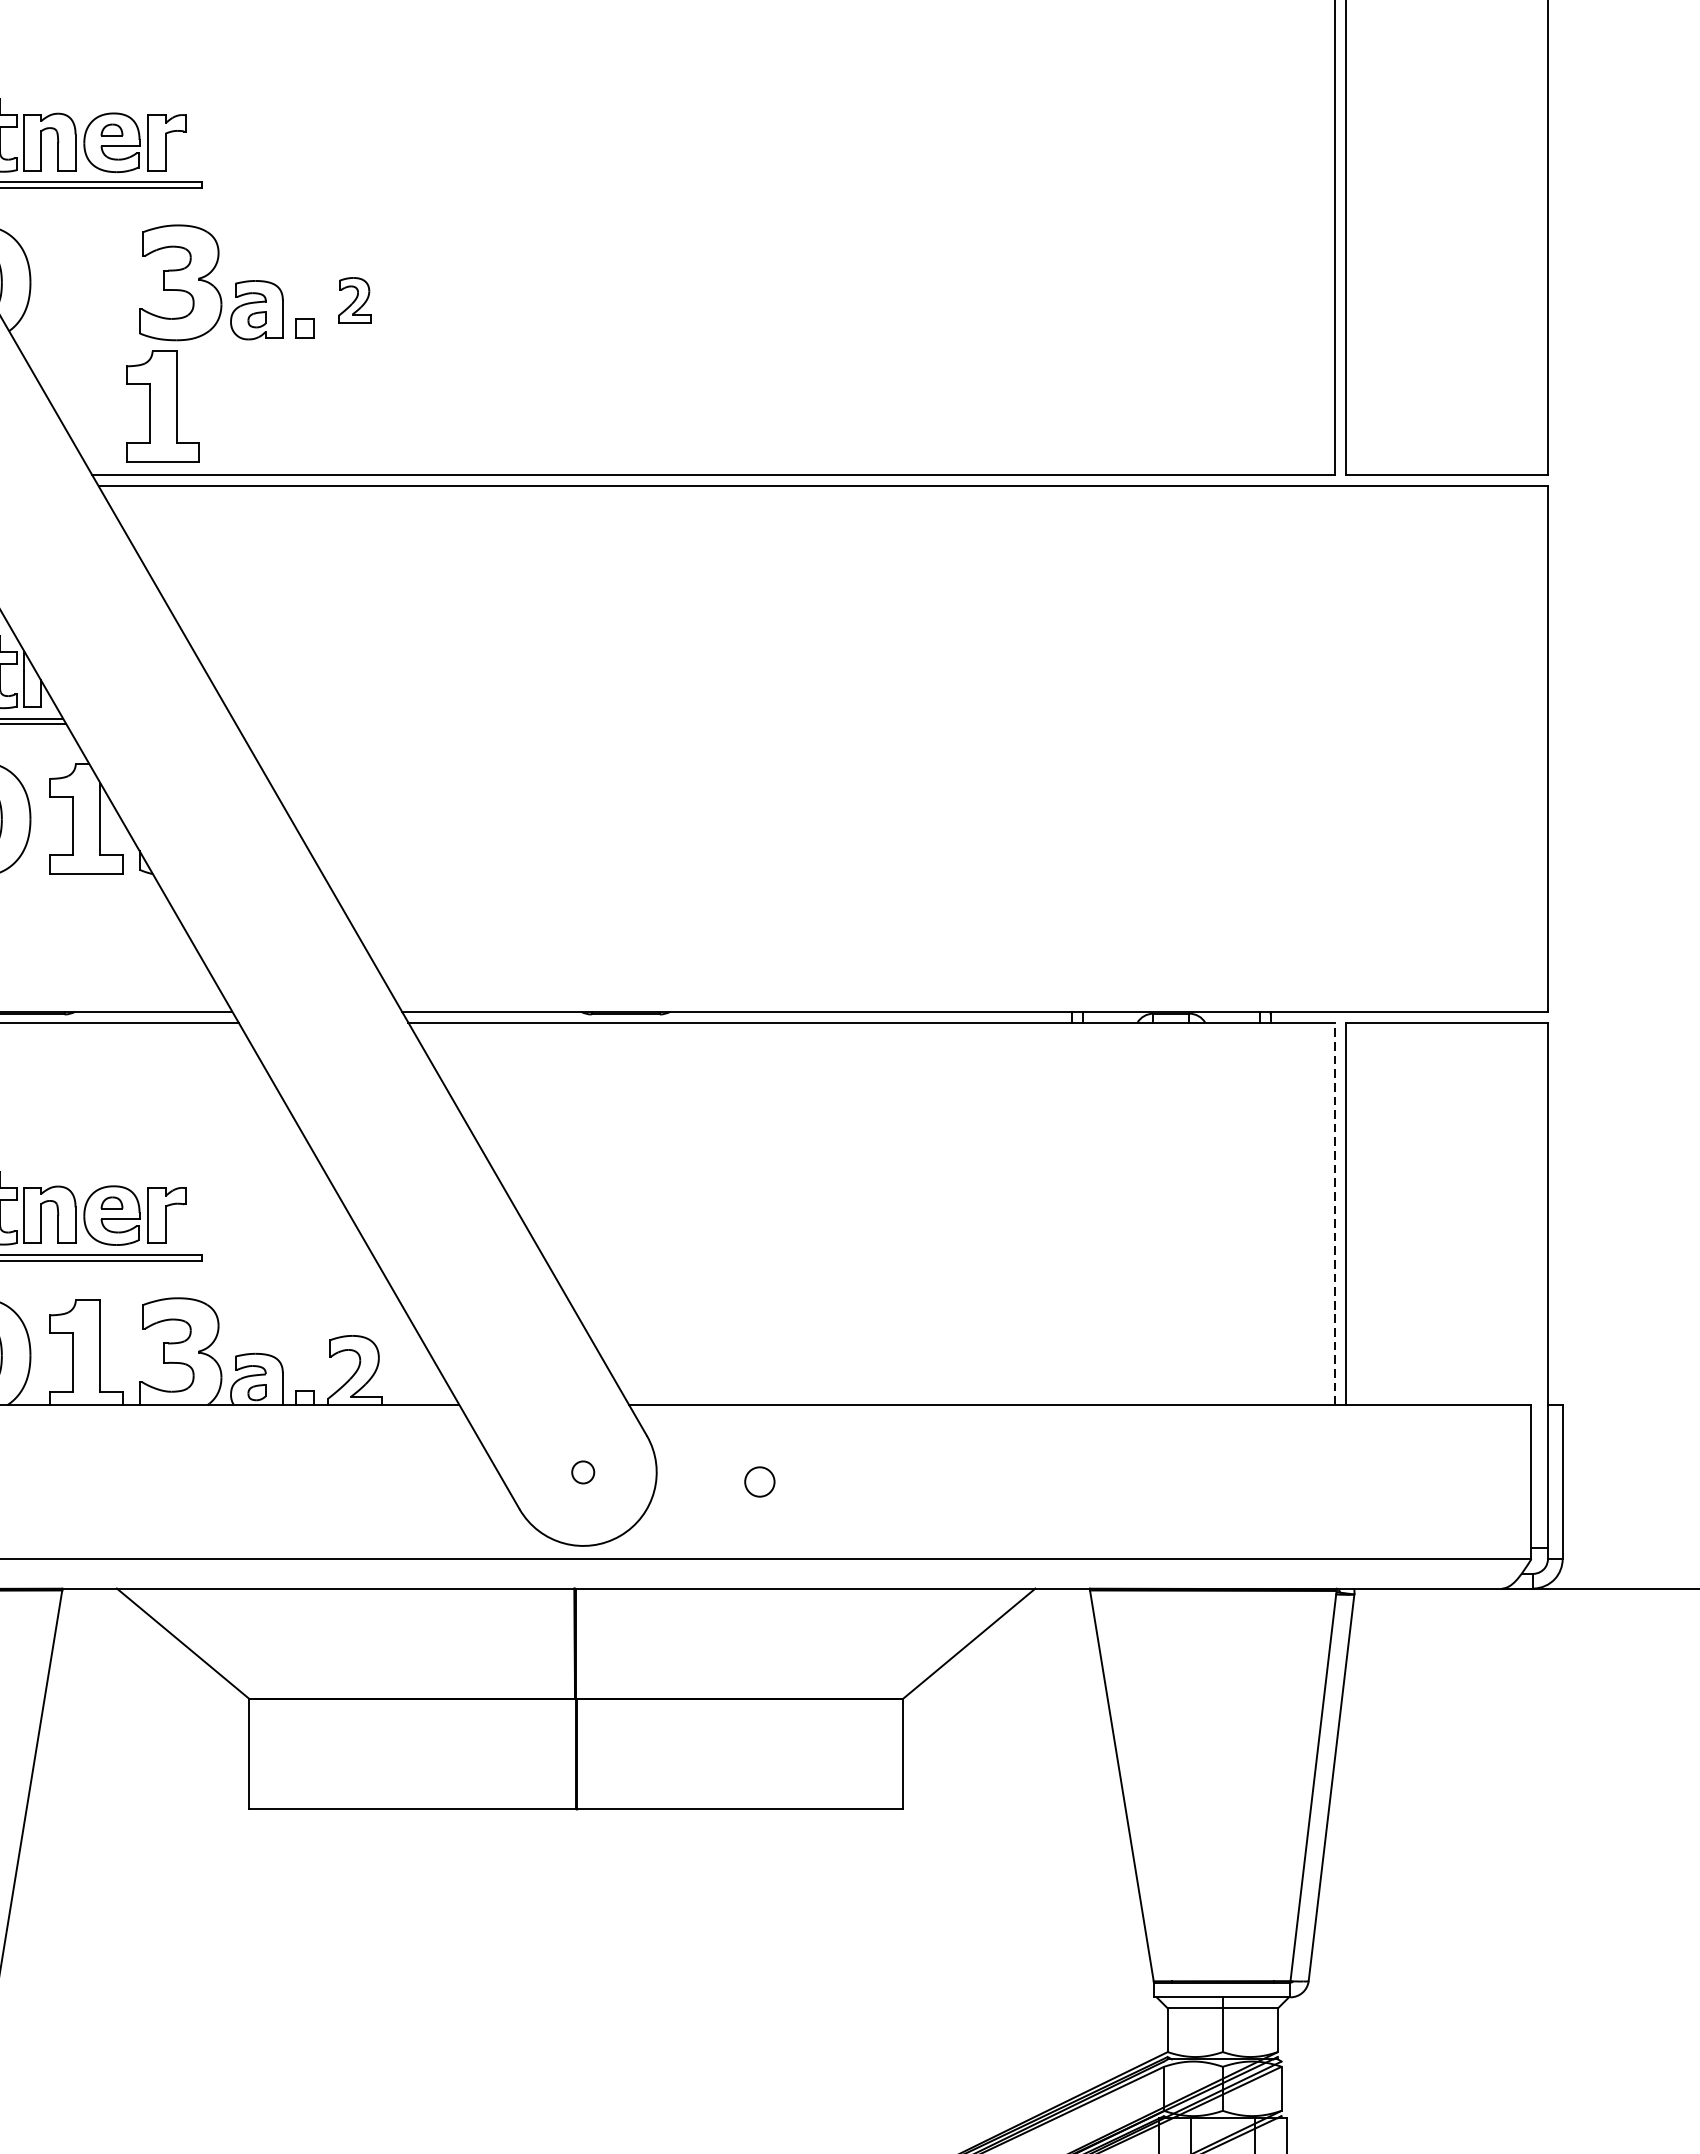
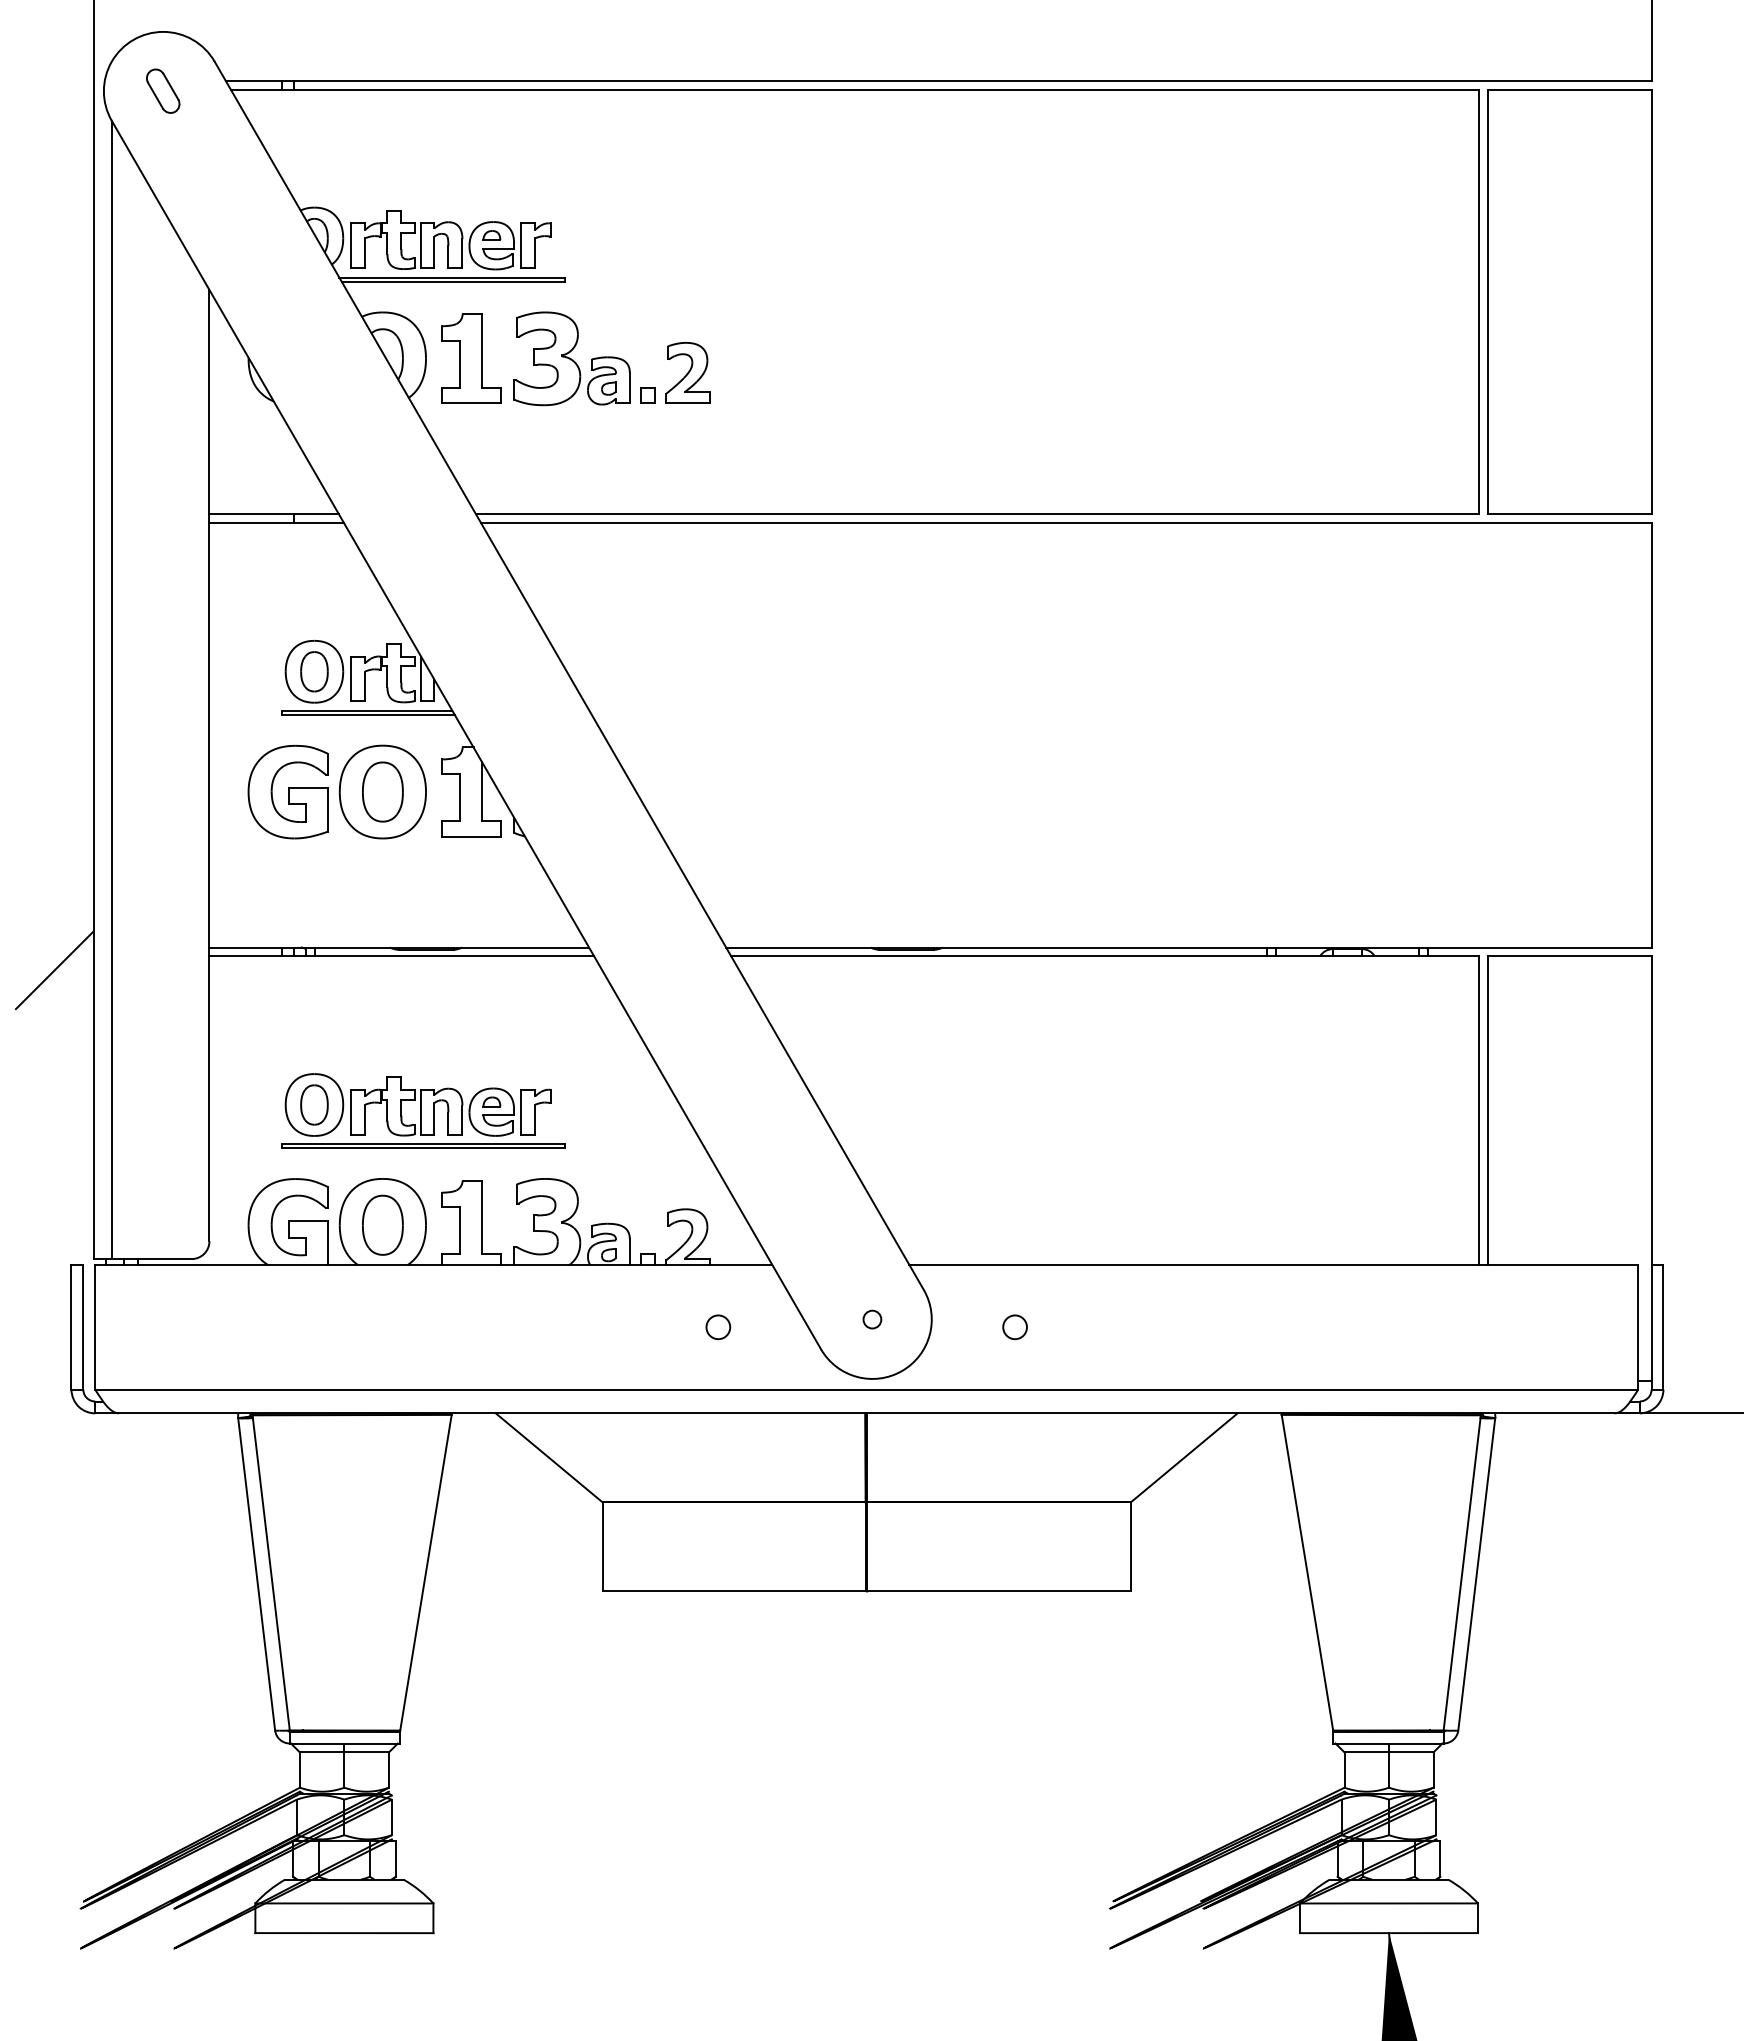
part: (354, 299) -> (687, 372), size x1.67
part: (163, 406) -> (471, 358), moved
line: (1334, 1213) -> (1479, 1110), dashed -> solid
circle: (392, 1482) -> (718, 1327), added

